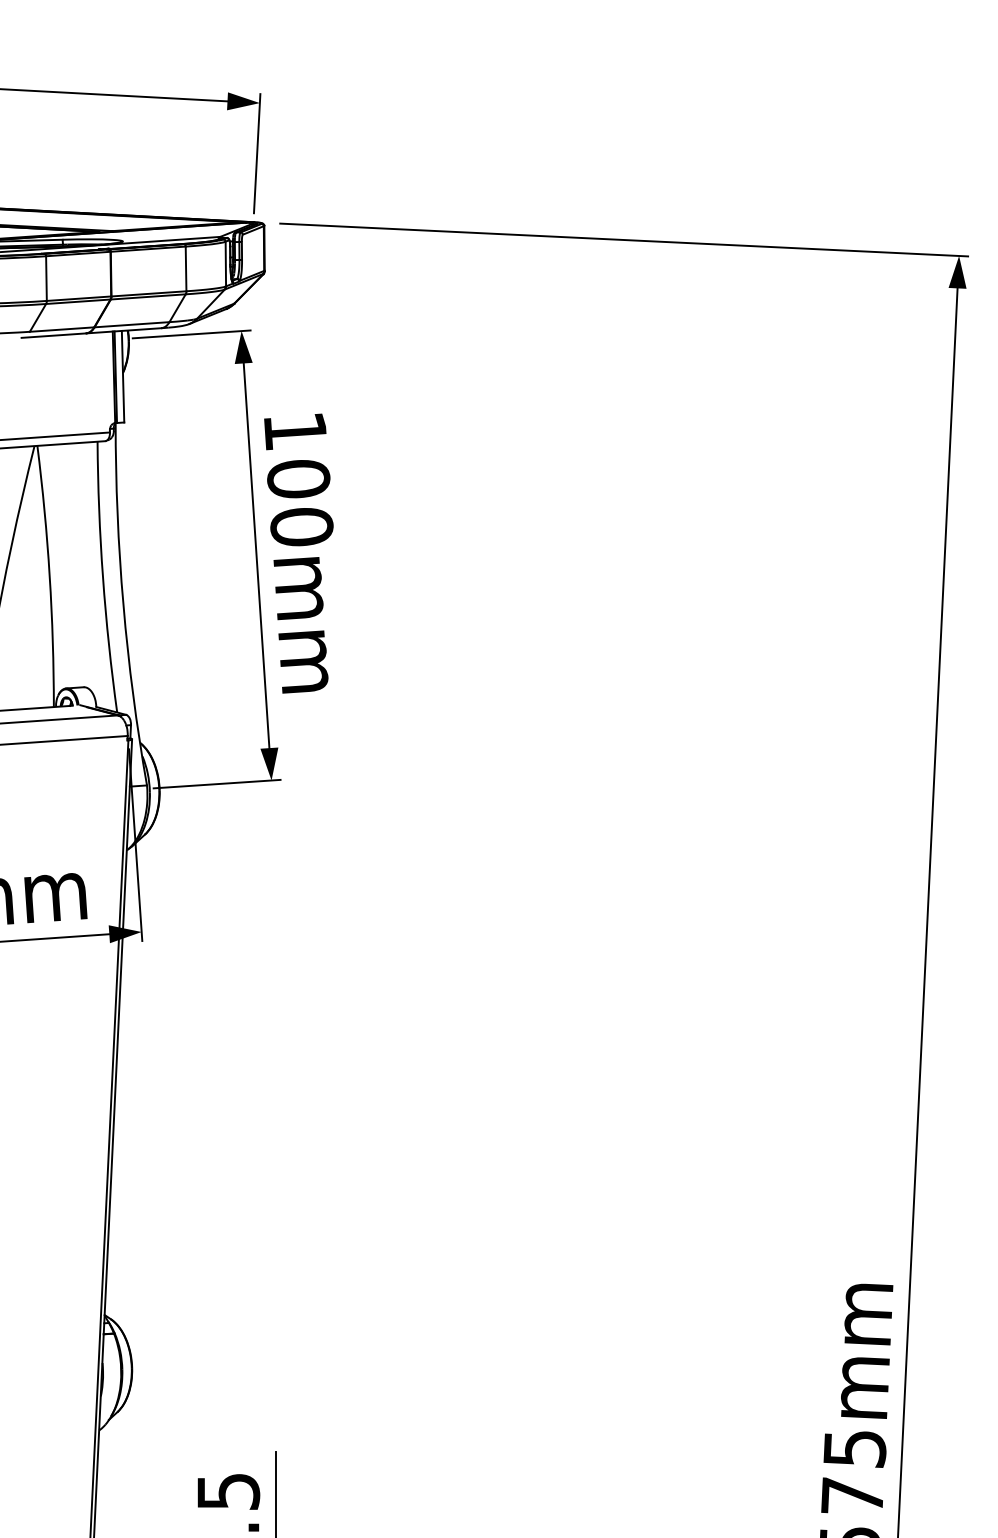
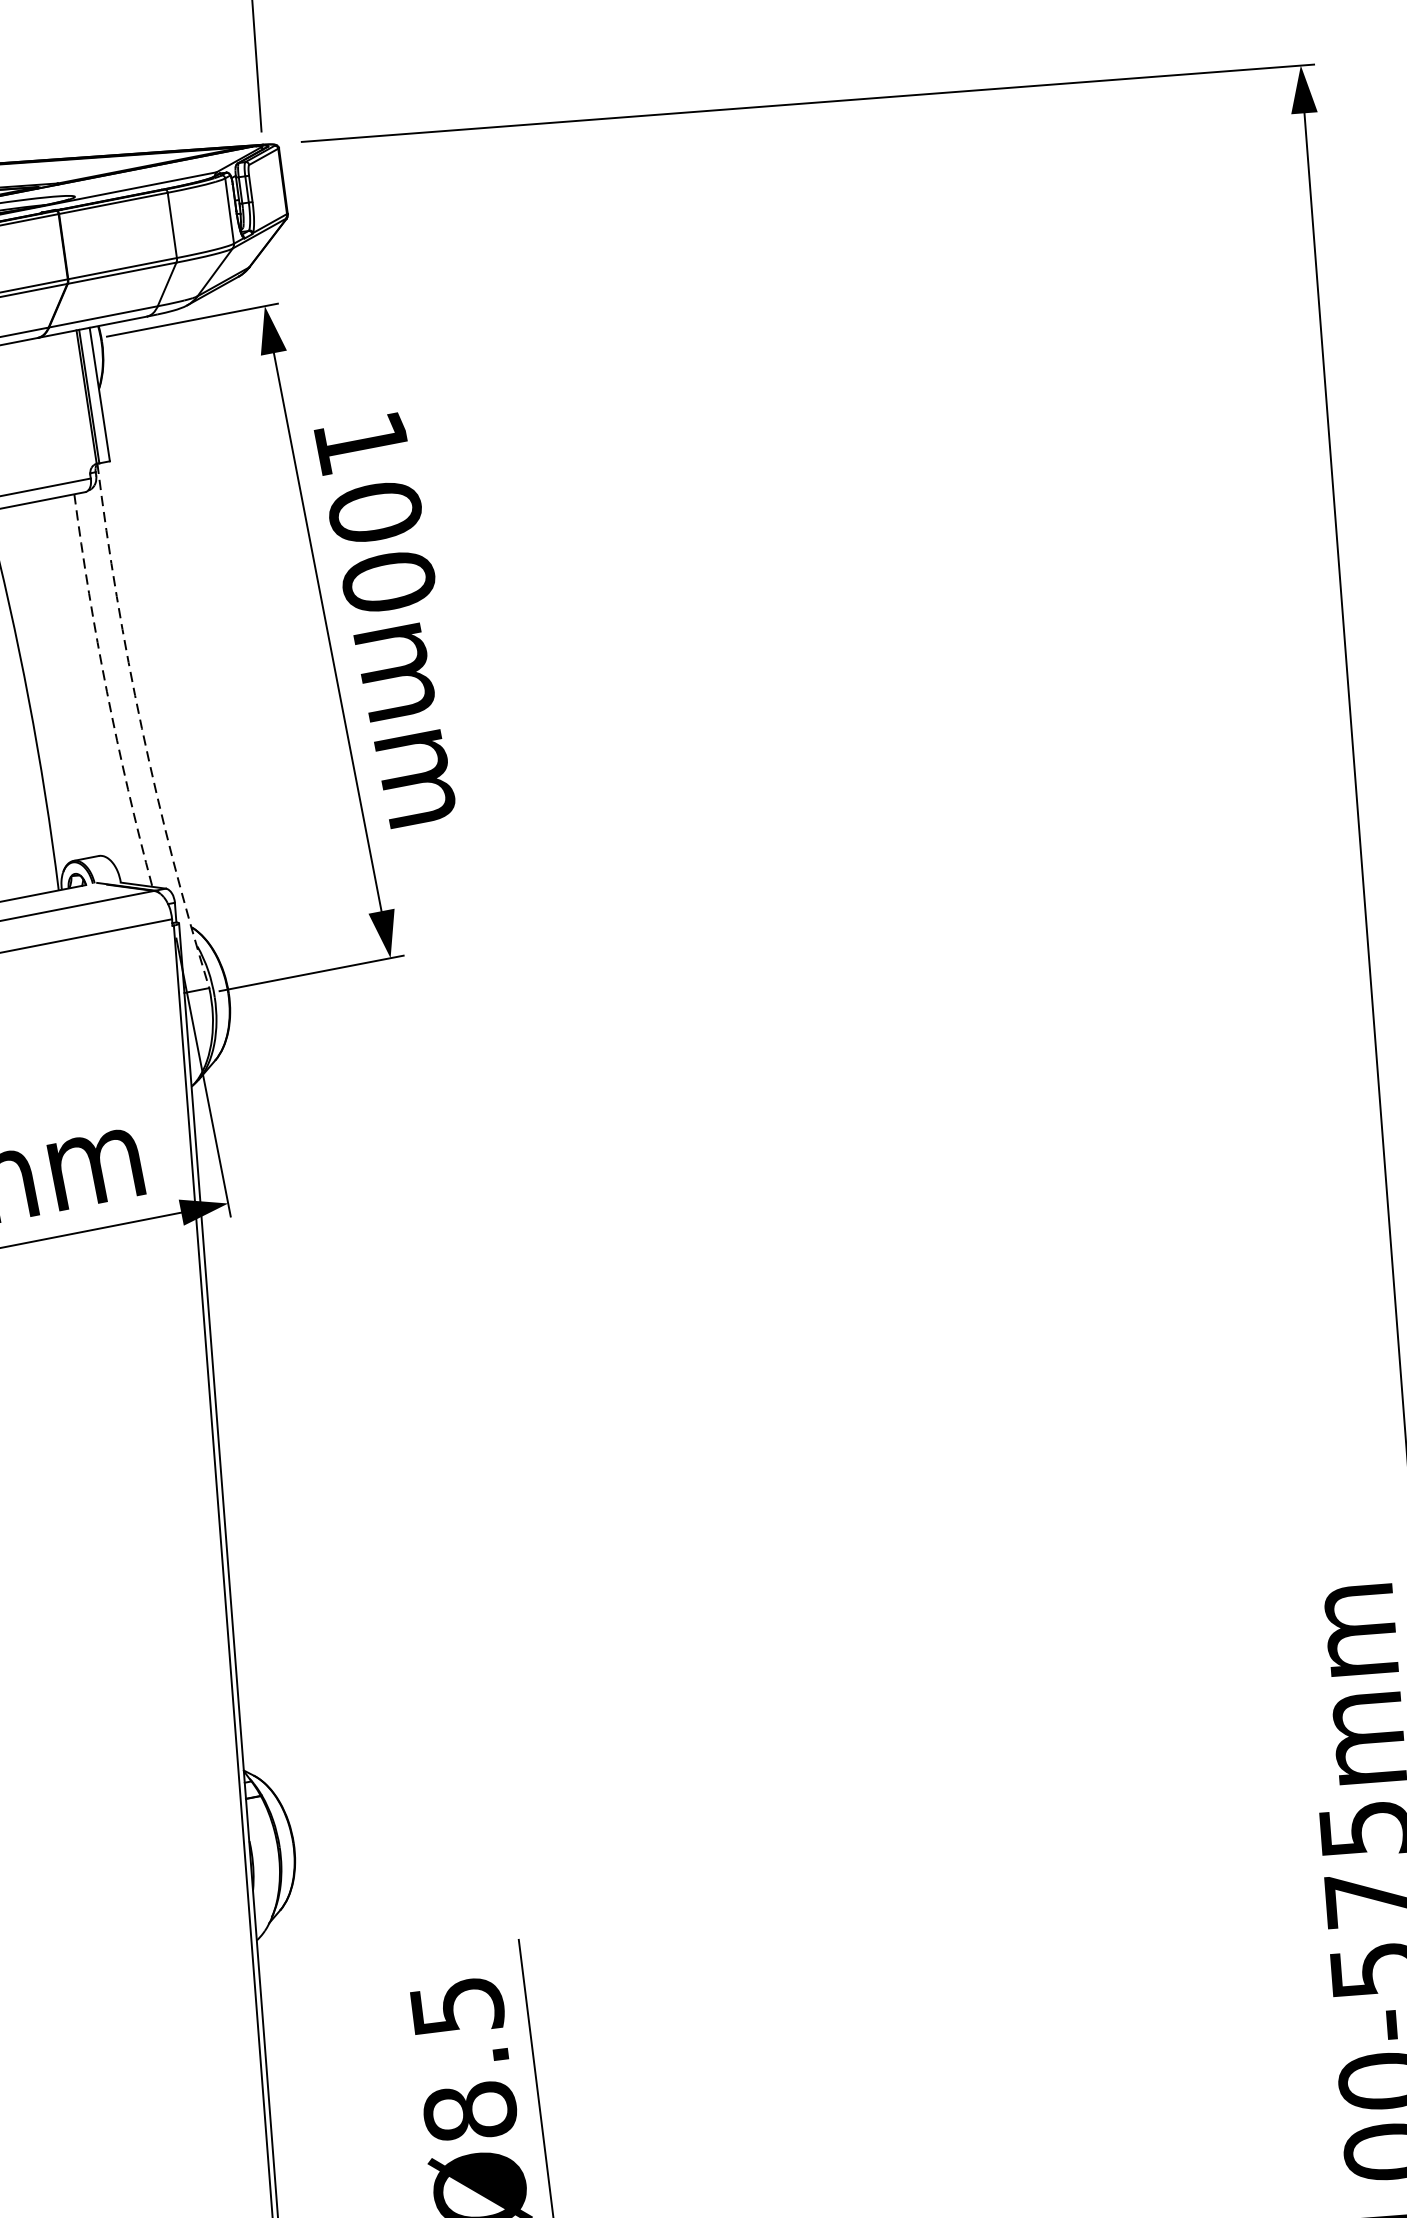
arc: (103, 577) -> (107, 691), solid -> dashed
arc: (123, 604) -> (141, 727), solid -> dashed

